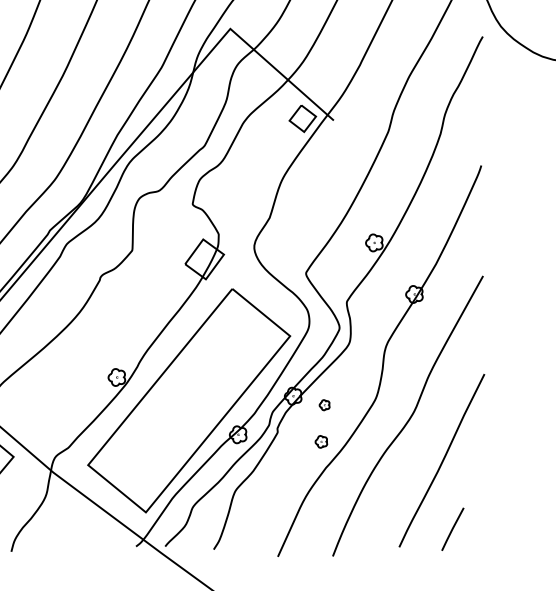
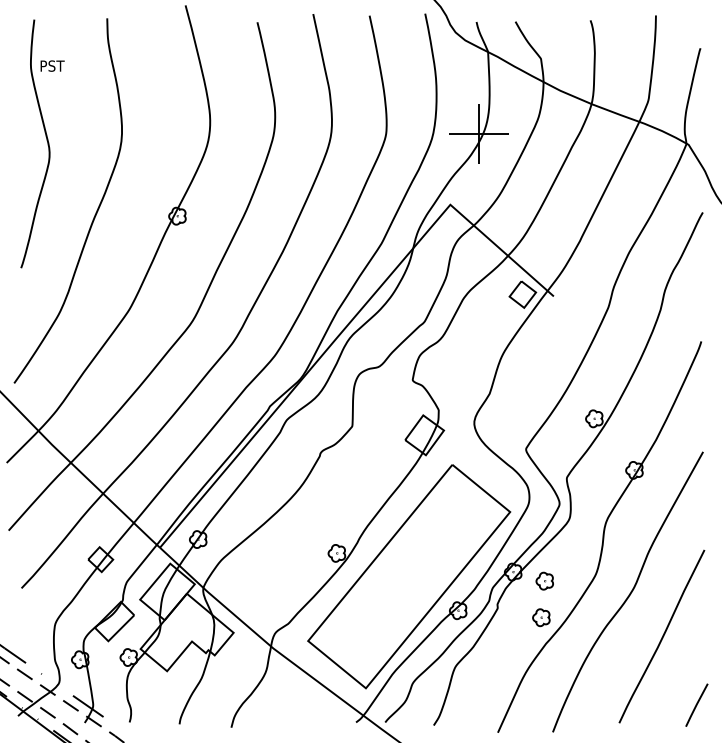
part: (324, 404) -> (544, 580), size x1.67
part: (321, 441) -> (541, 617), size x1.43
line: (452, 528) -> (696, 704), moved

